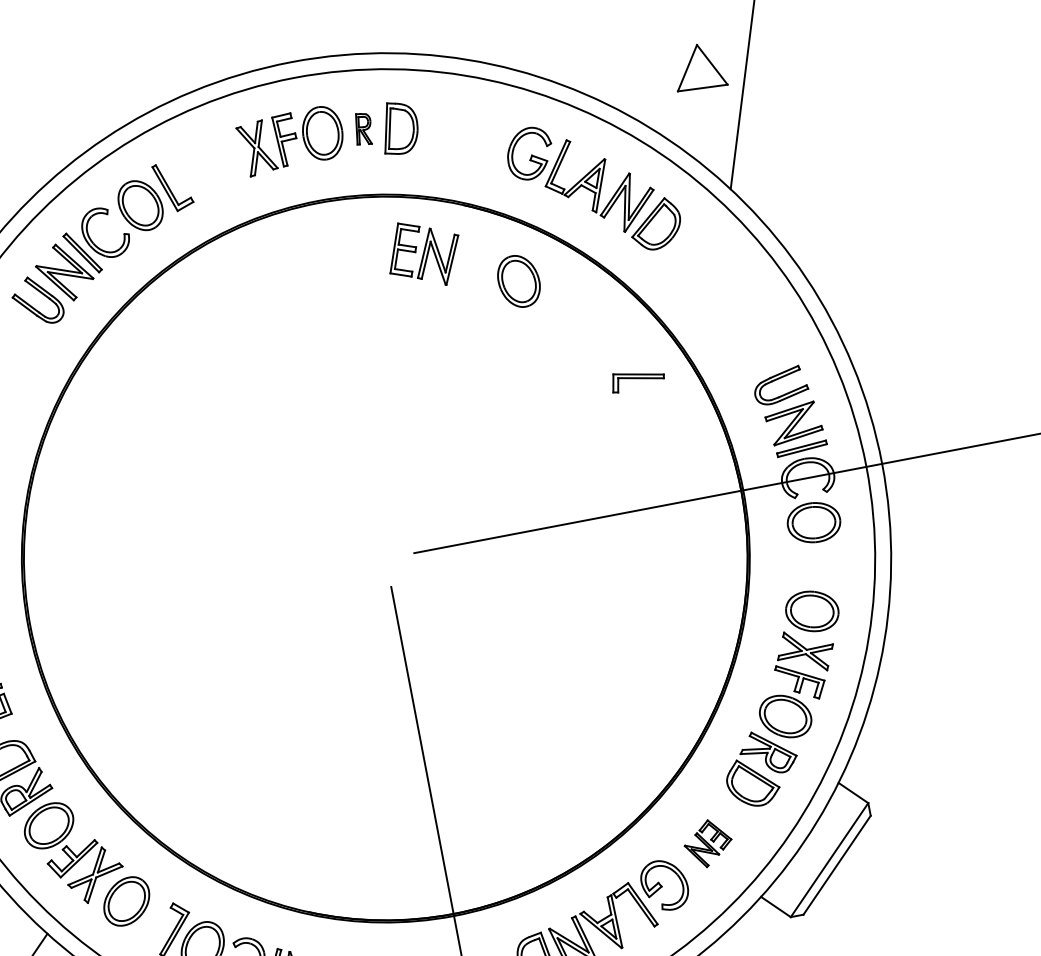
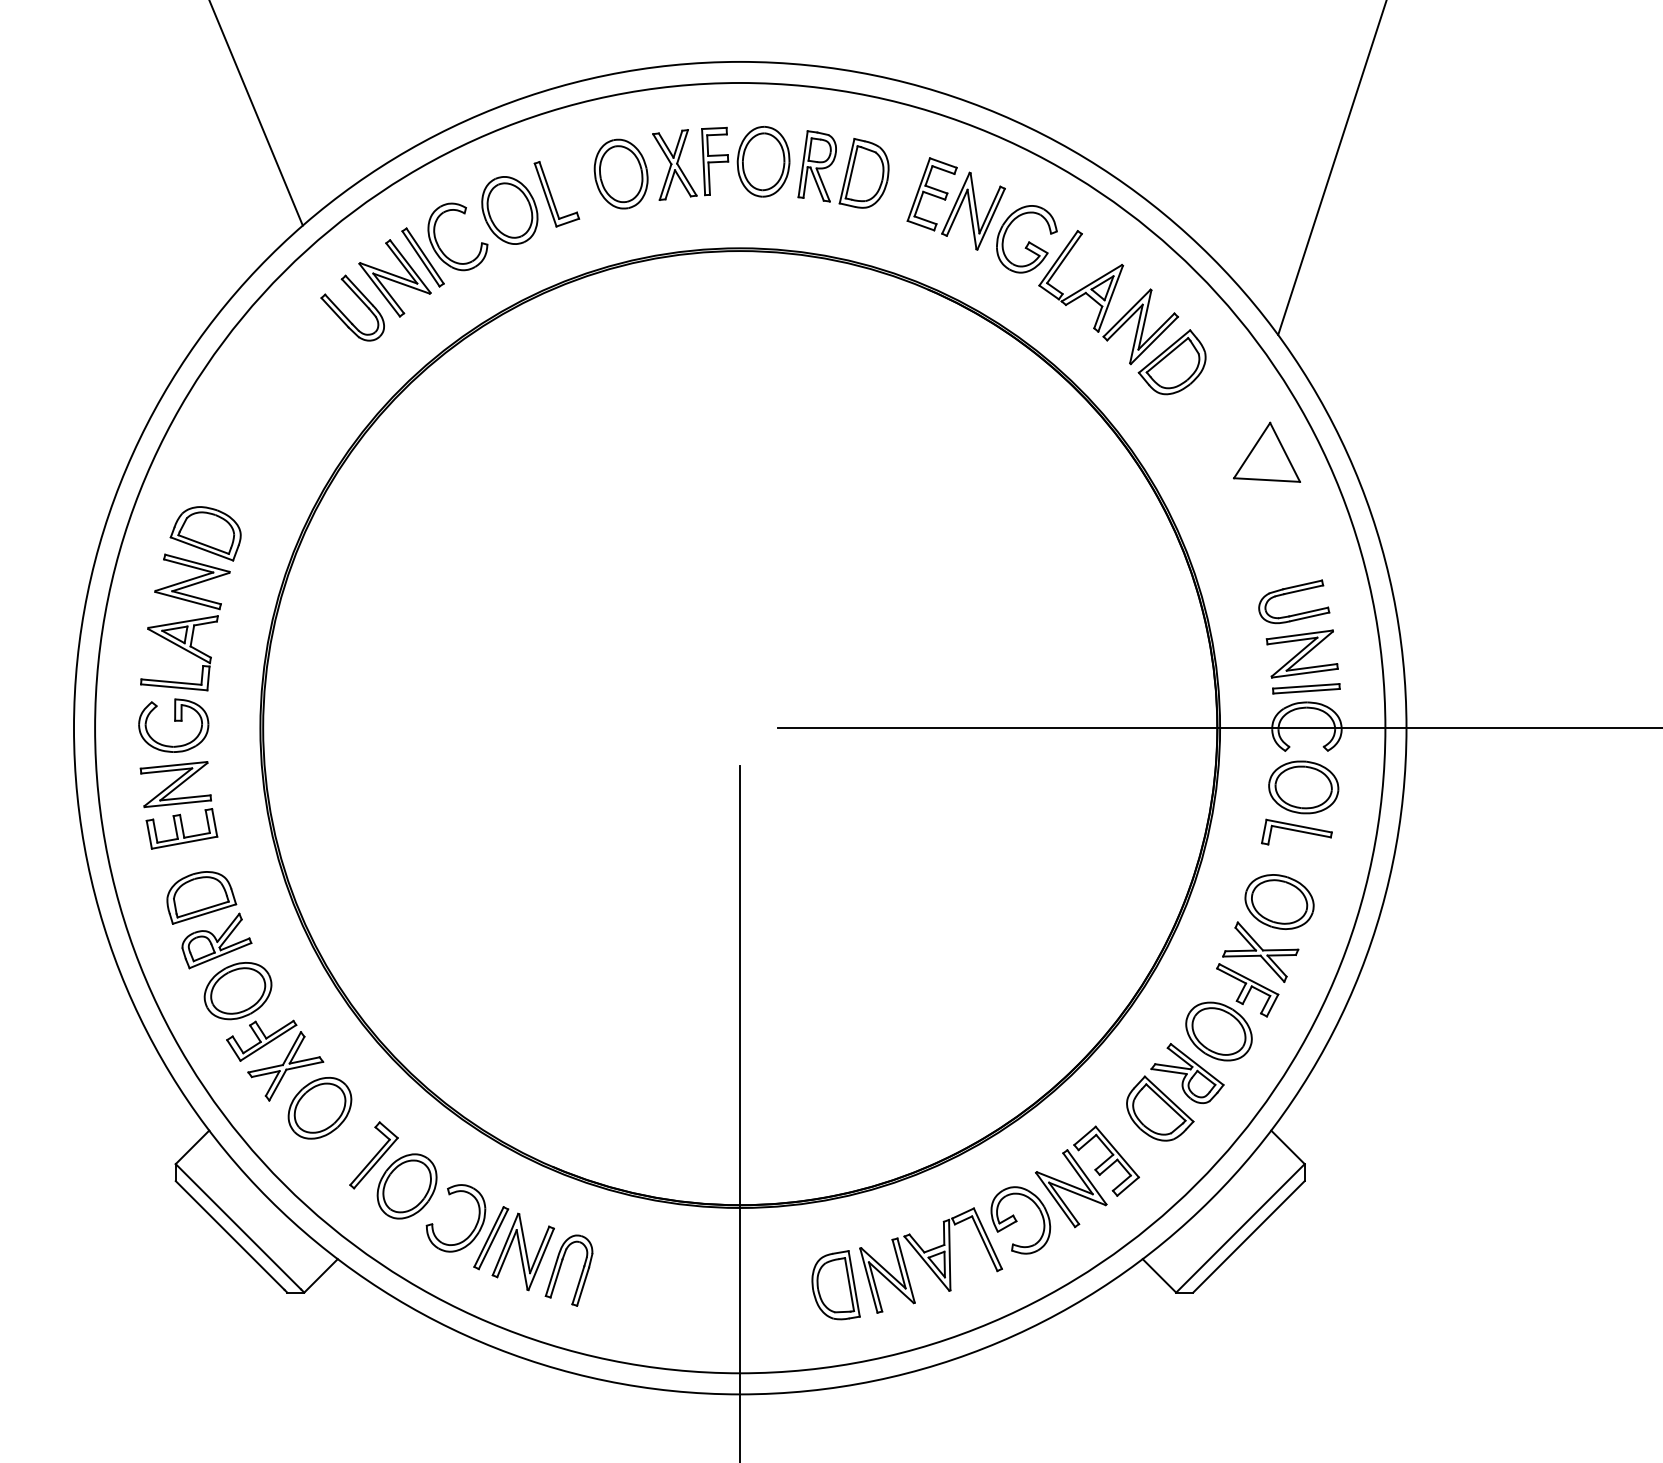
part: (698, 66) -> (1266, 451), moved
part: (362, 129) -> (816, 166), size x1.67
part: (423, 253) -> (955, 203), moved
part: (518, 281) -> (620, 173), moved
part: (637, 378) -> (1296, 831), moved
part: (708, 843) -> (1087, 1176), size x1.67

